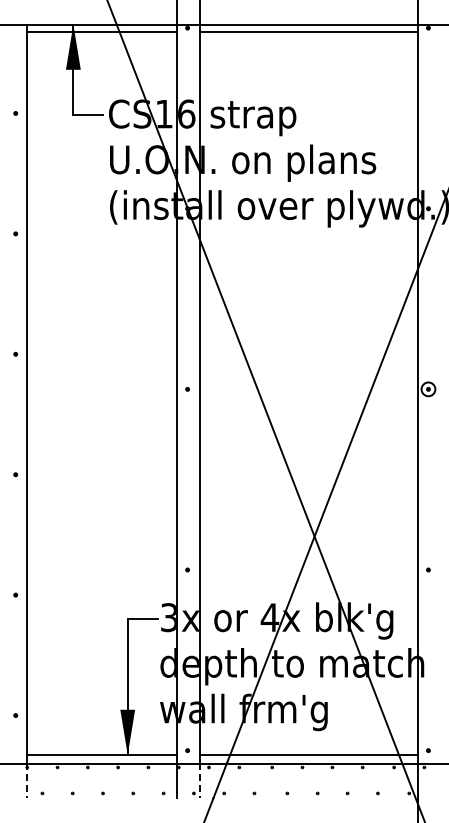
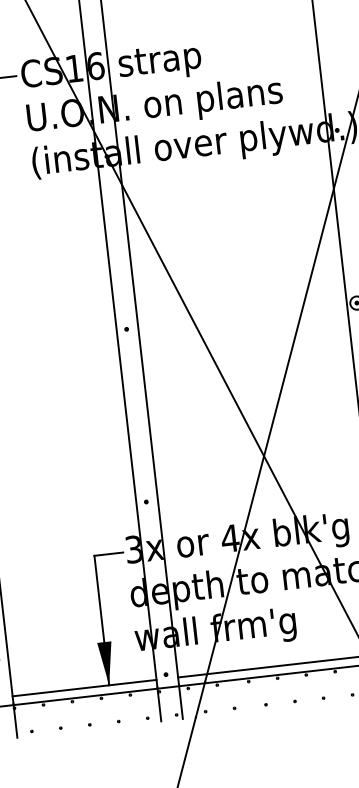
line: (26, 780) -> (15, 720), dashed -> solid
line: (199, 780) -> (180, 701), dashed -> solid

